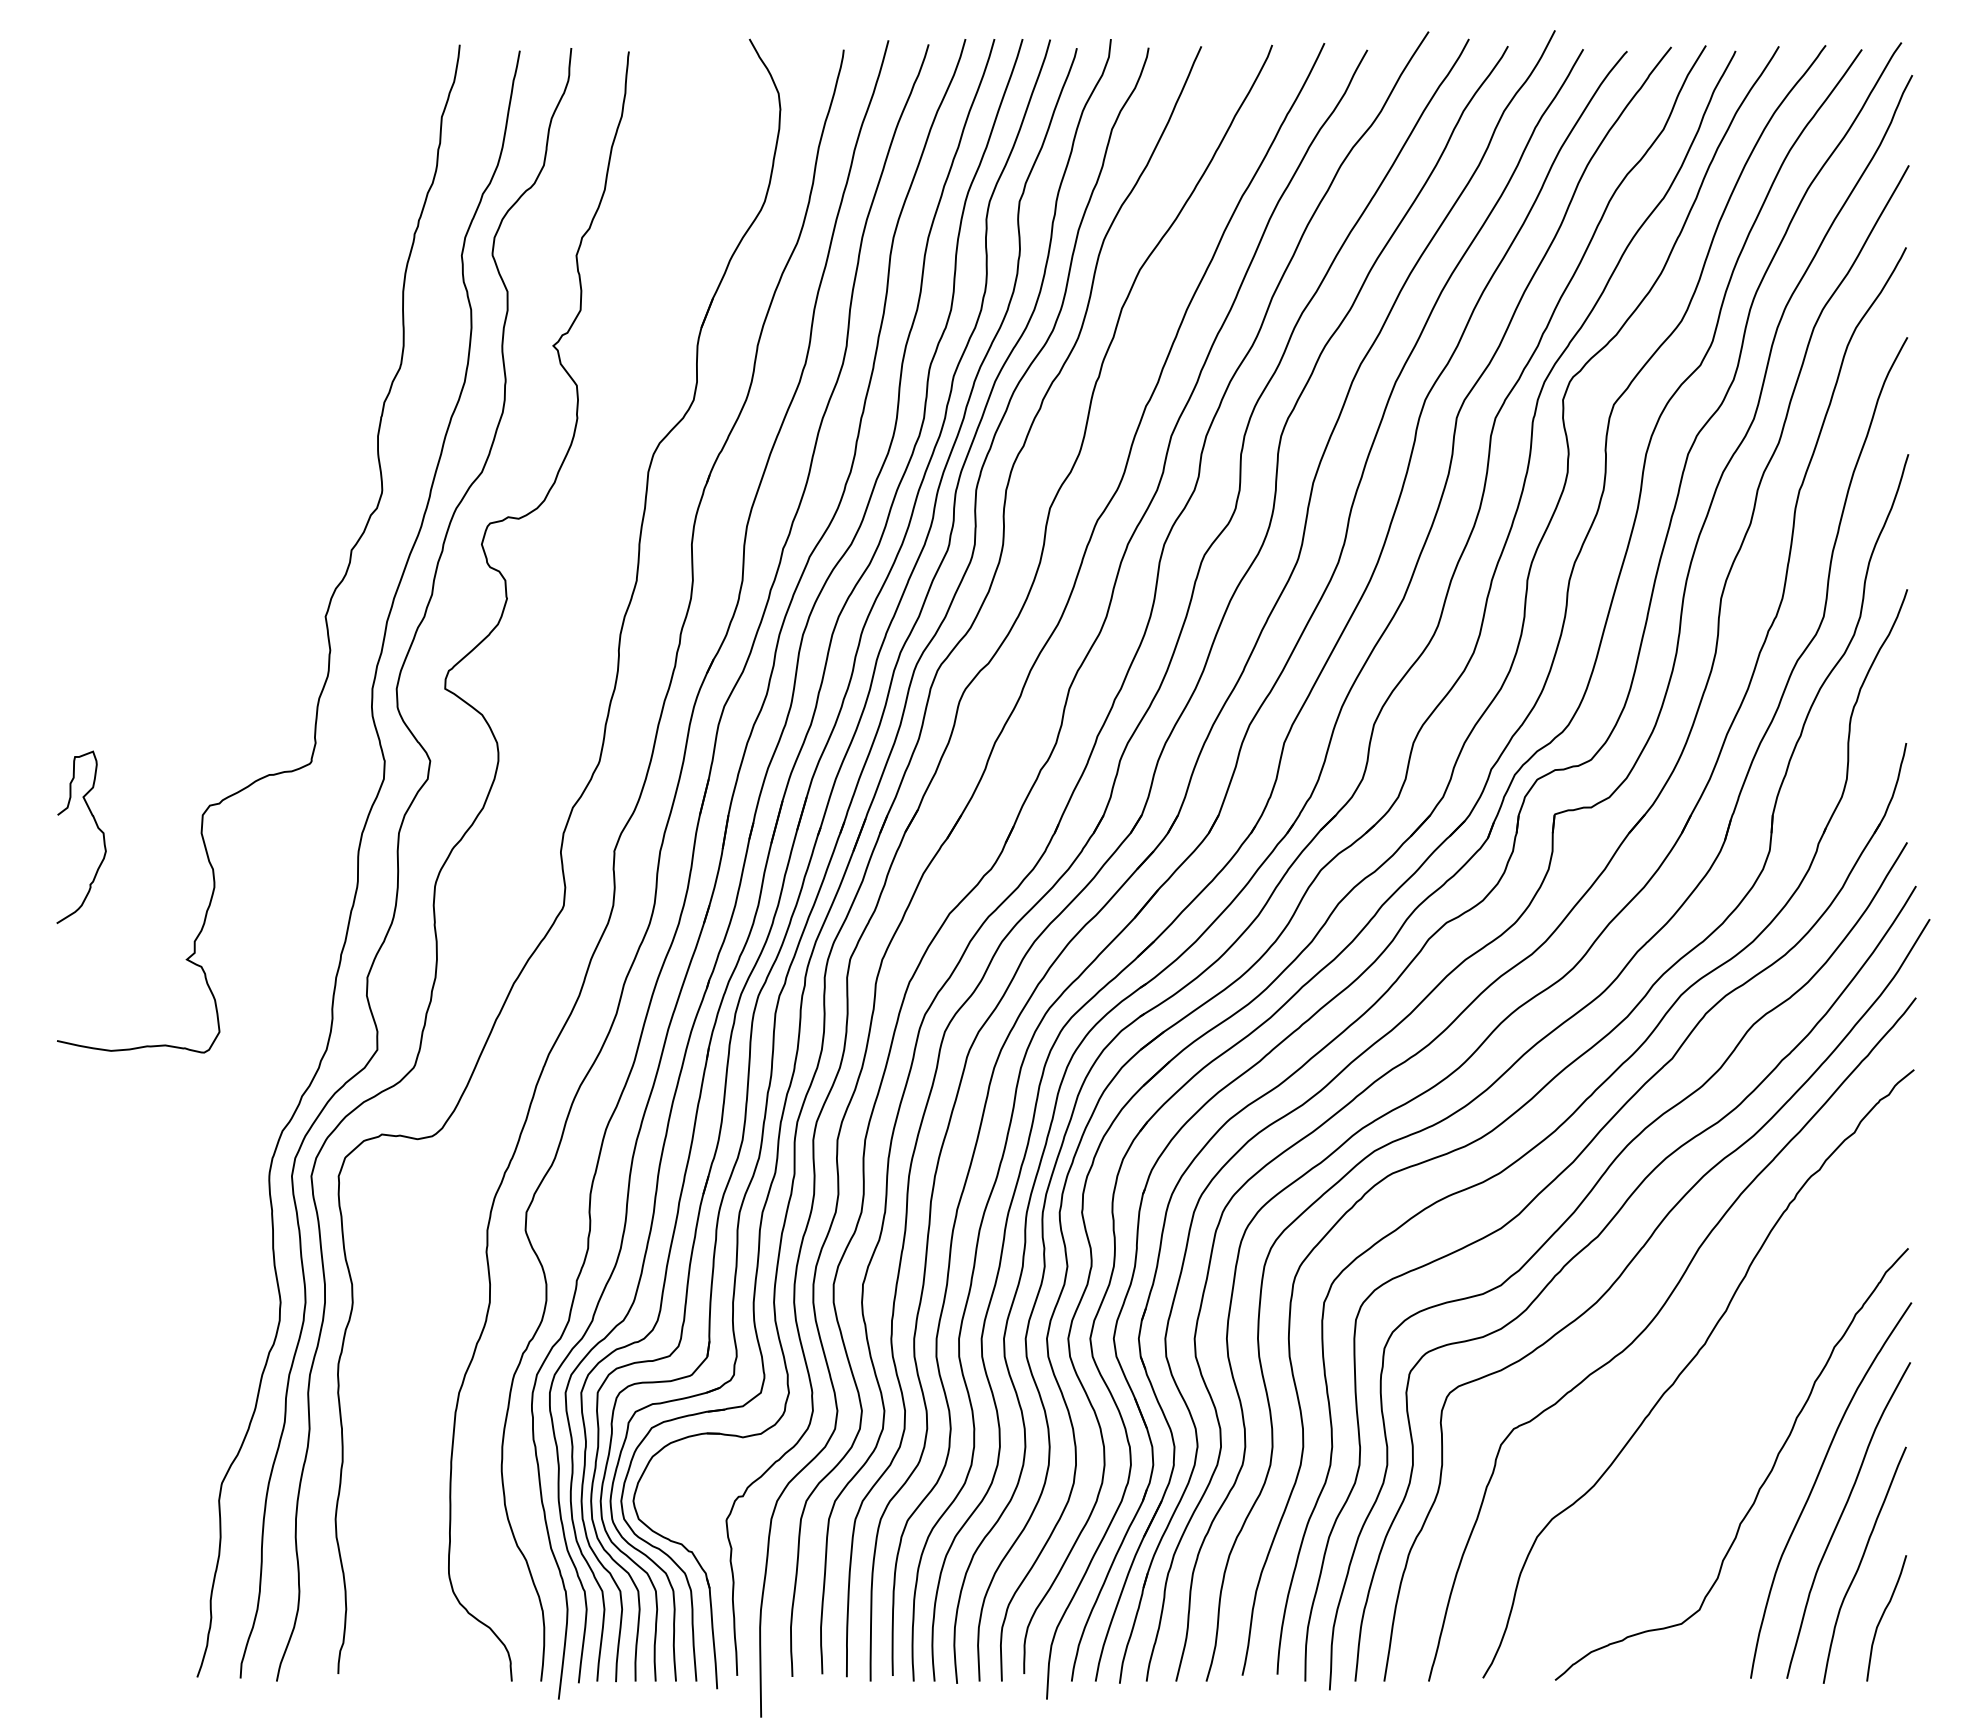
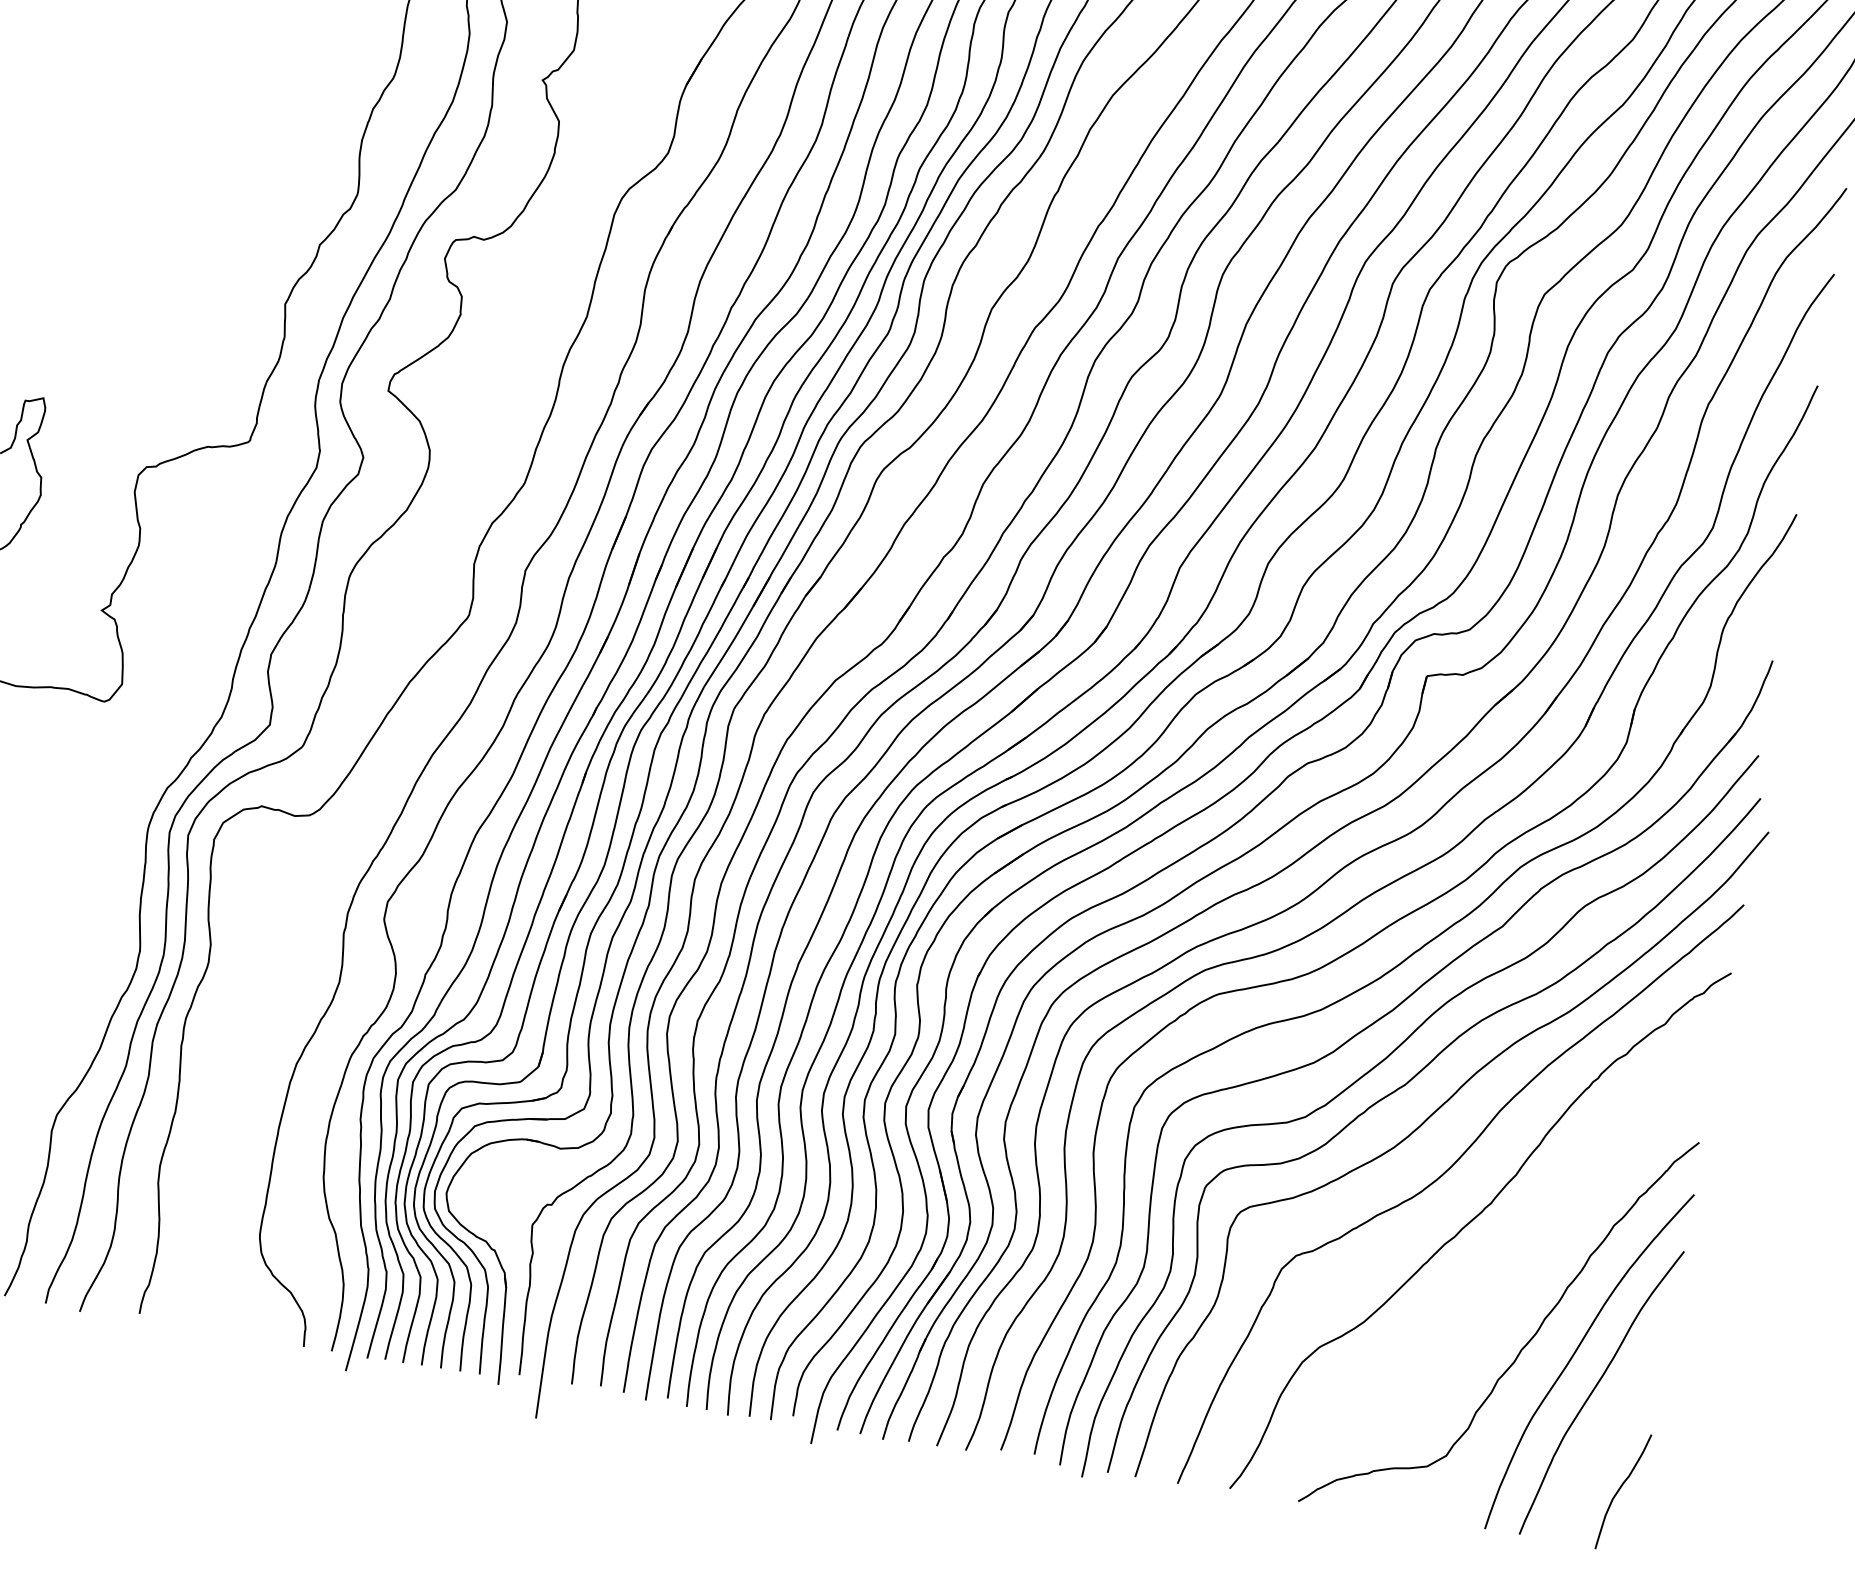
curve: (1861, 1563) -> (1607, 1435), removed

